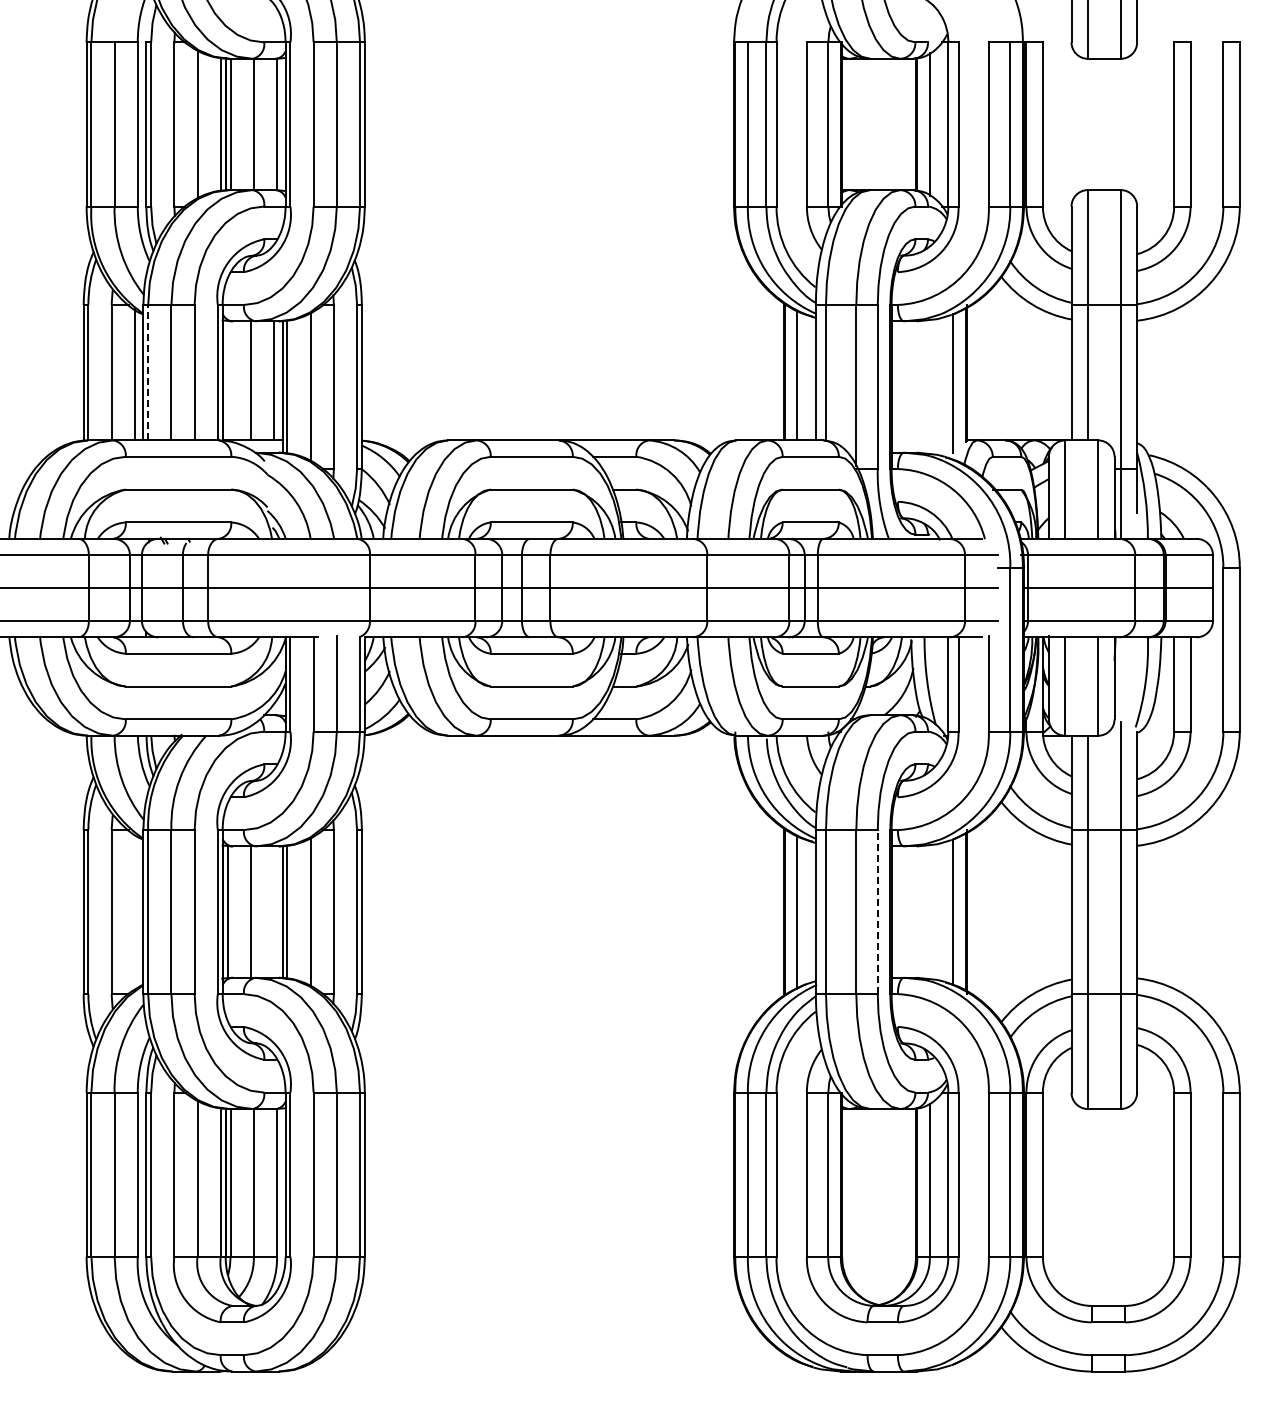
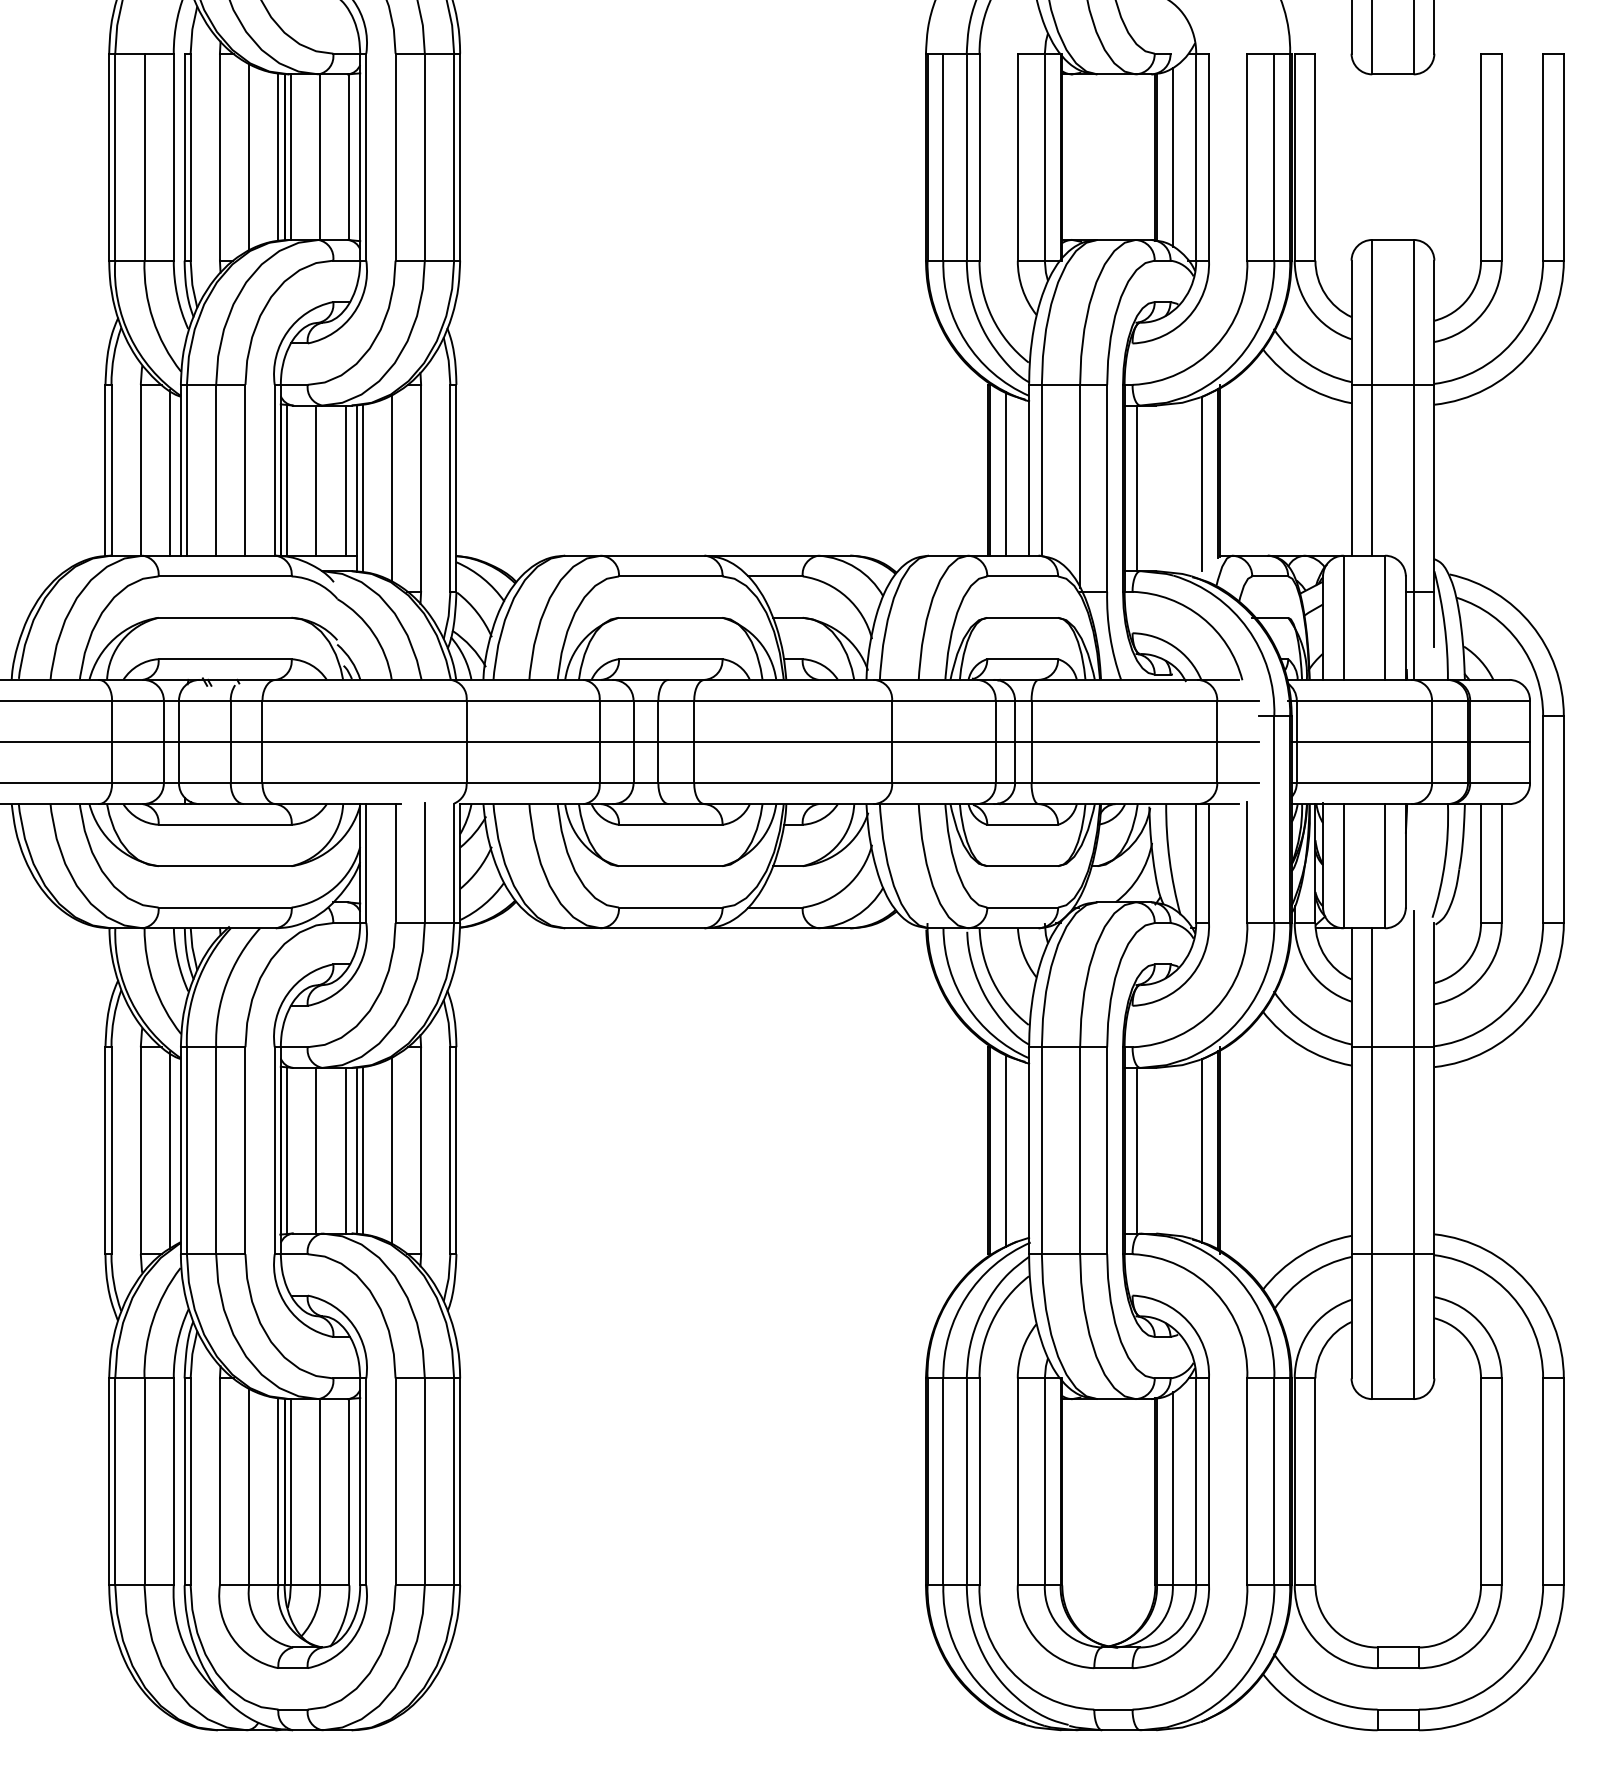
line: (148, 372) -> (187, 470), dashed -> solid
line: (227, 380) -> (286, 480), added
line: (901, 386) -> (1137, 487), added
line: (134, 911) -> (169, 1149), added
line: (274, 911) -> (346, 1149), added
line: (877, 911) -> (1106, 1149), dashed -> solid
line: (901, 911) -> (1137, 1149), added

